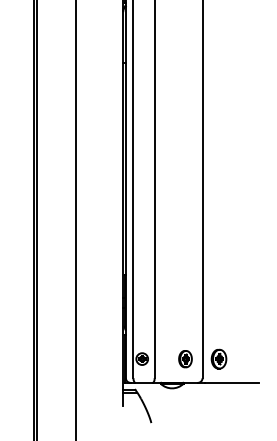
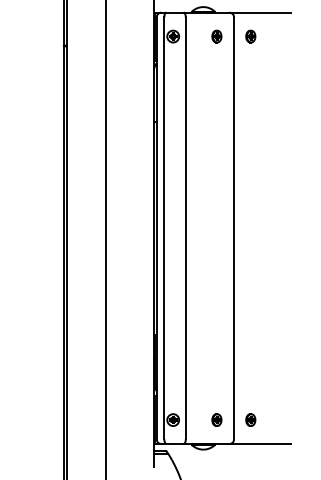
part: (185, 358) -> (216, 419), size x0.71
part: (218, 358) -> (250, 419), size x0.62

